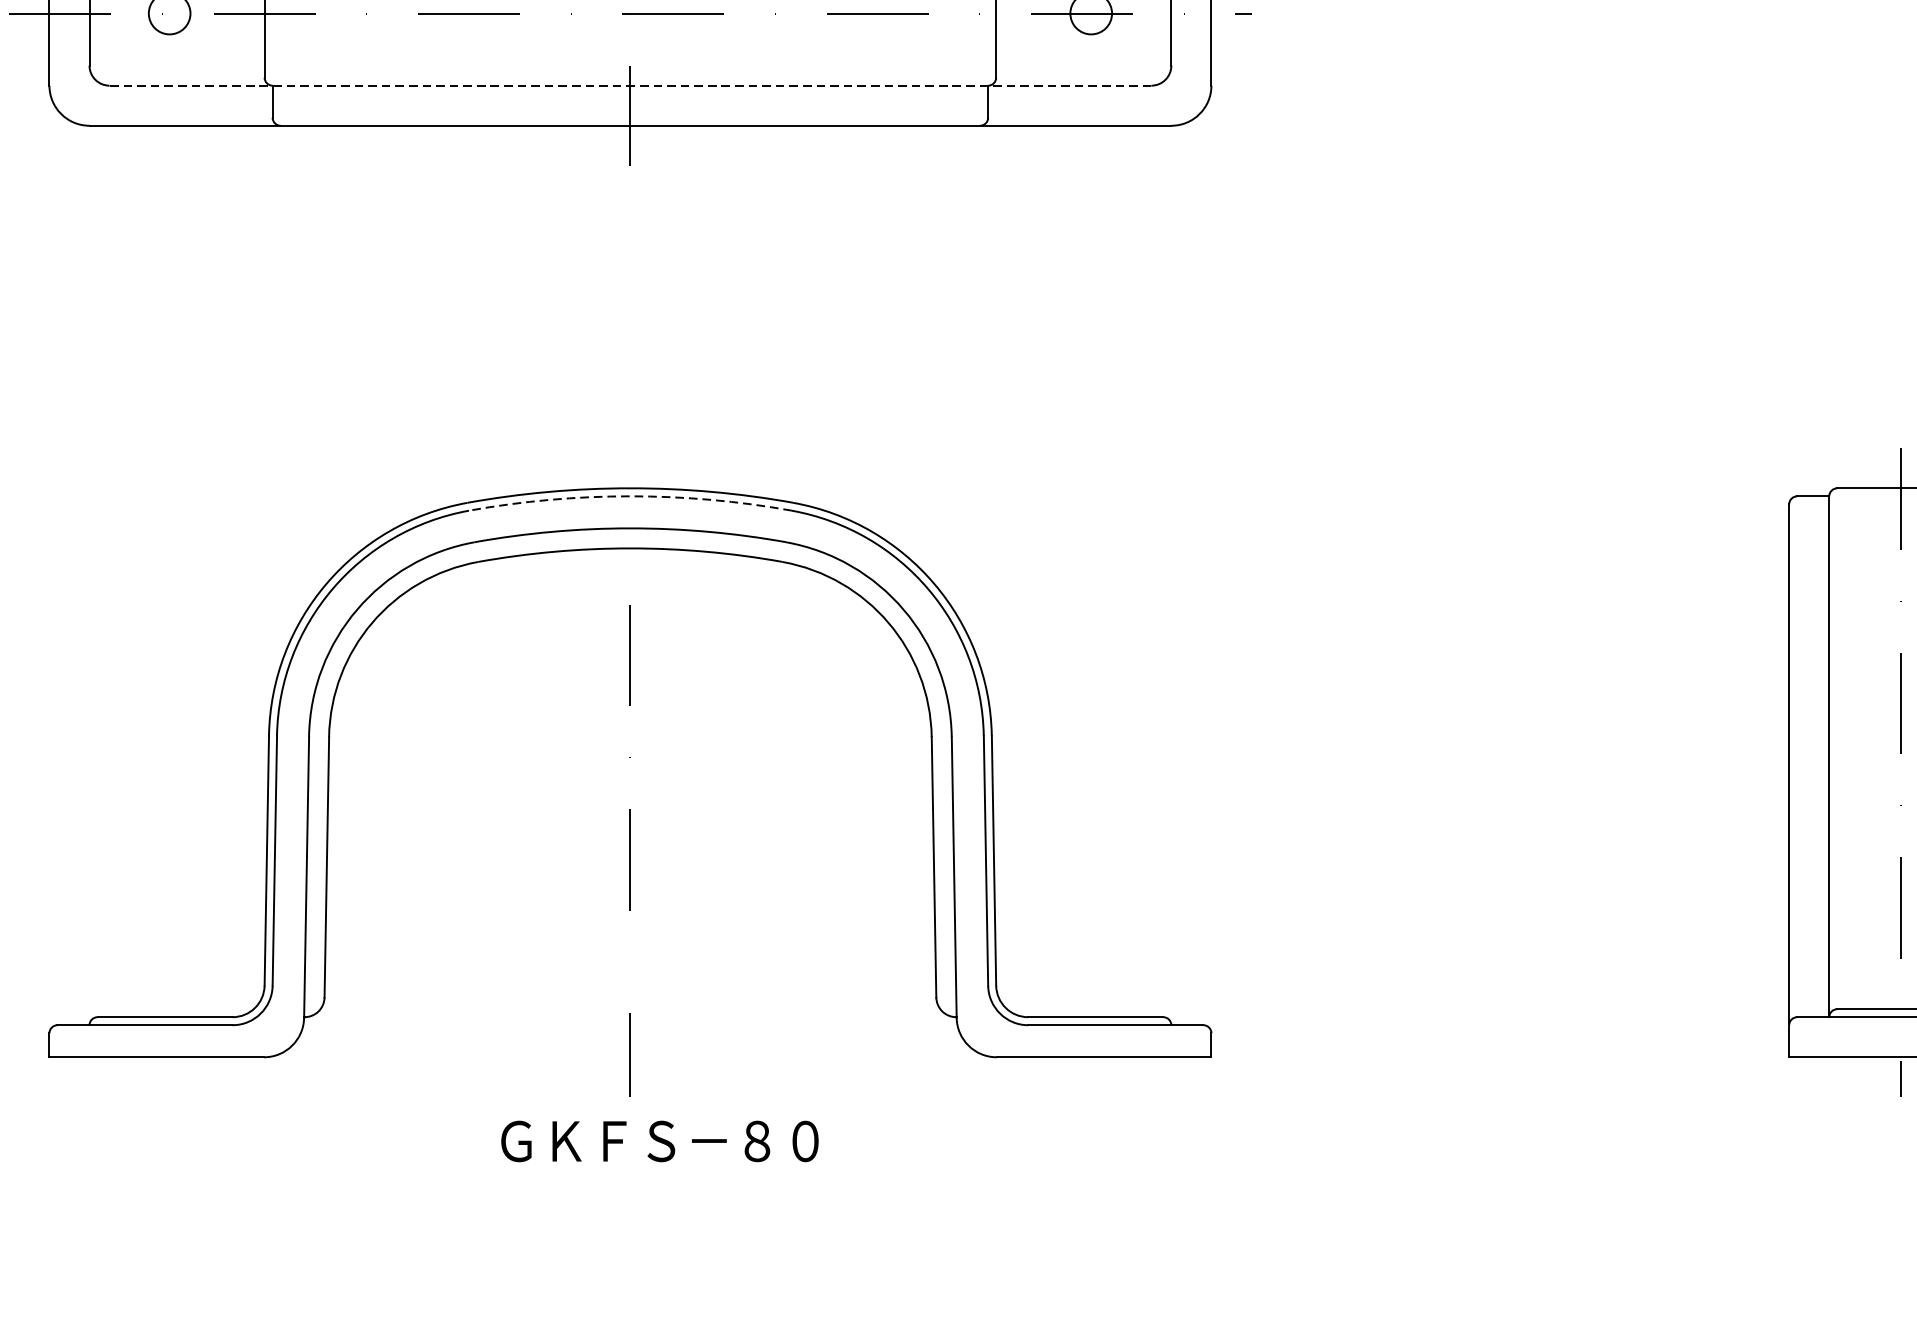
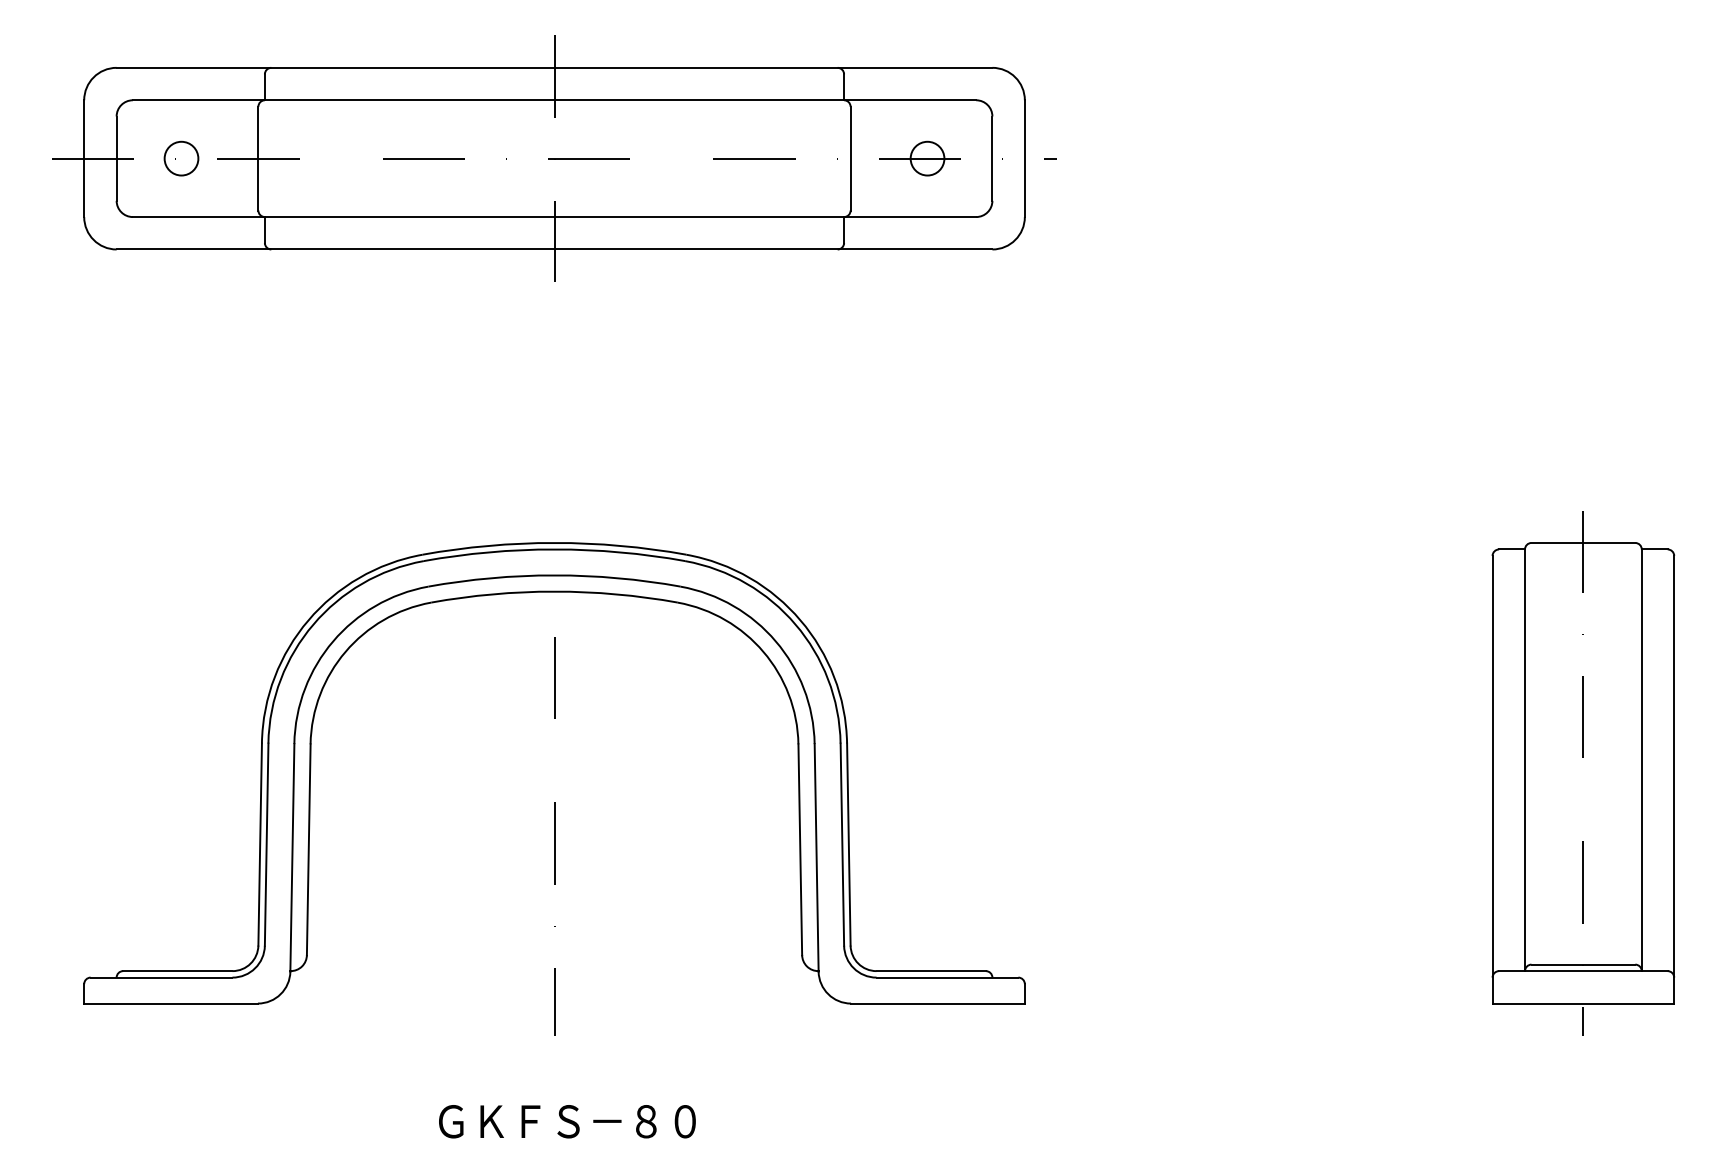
line: (630, 86) -> (554, 217), dashed -> solid
arc: (630, 496) -> (554, 549), dashed -> solid
text: (660, 1141) -> (567, 1121), moved

